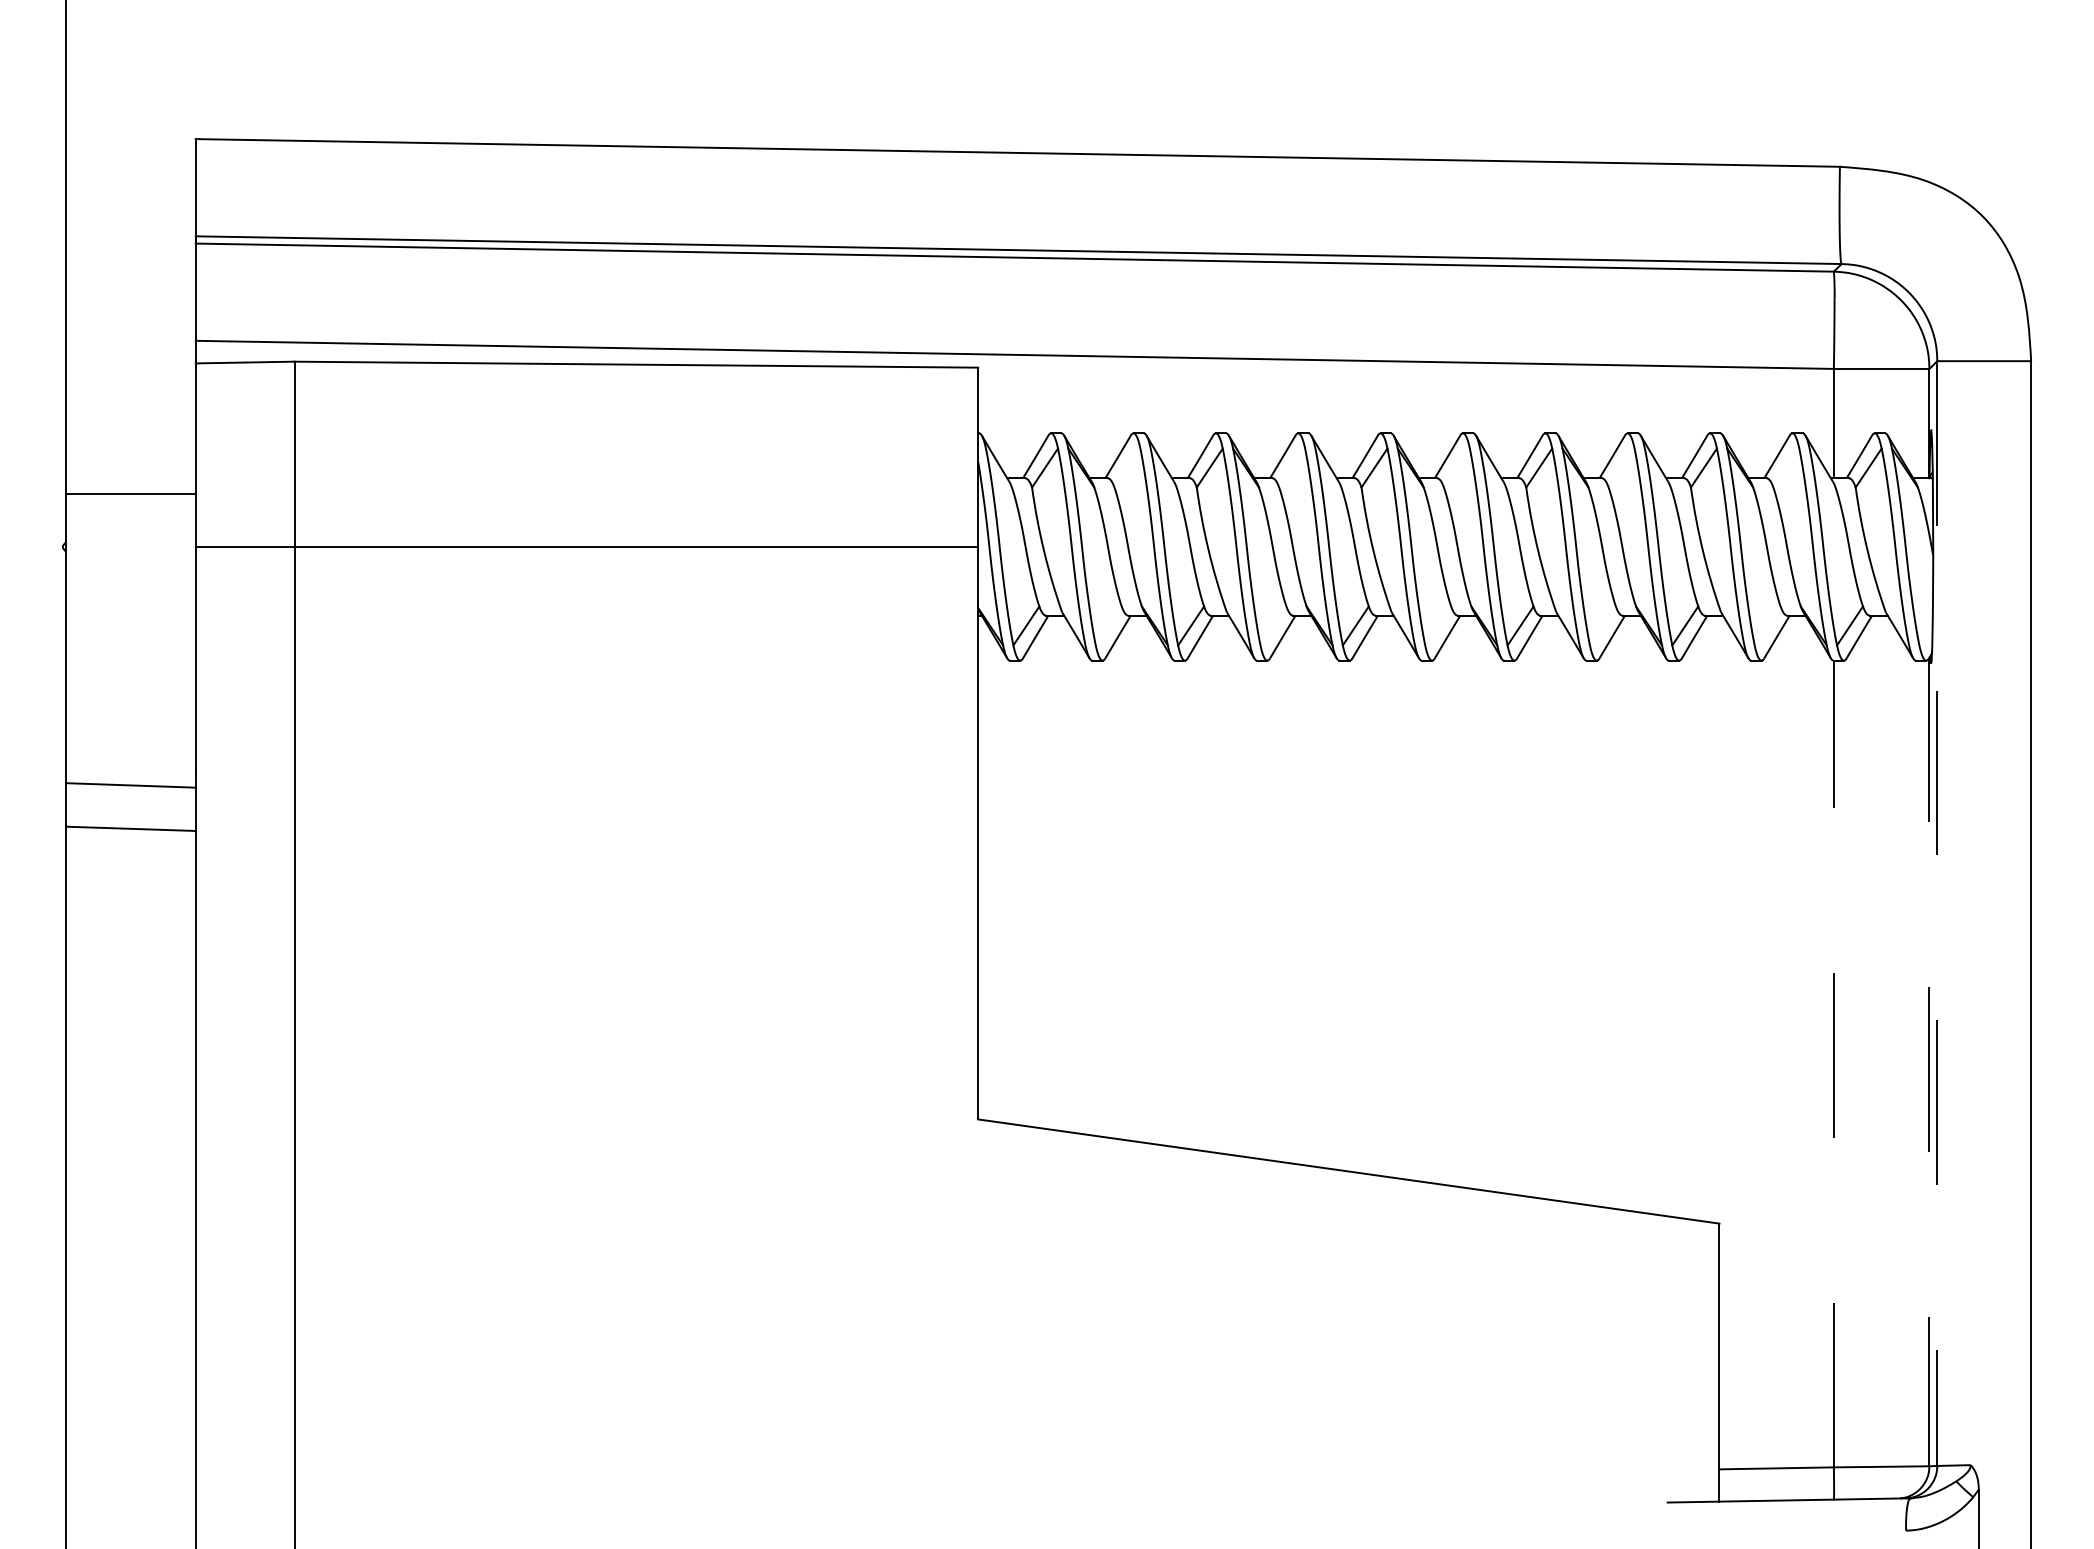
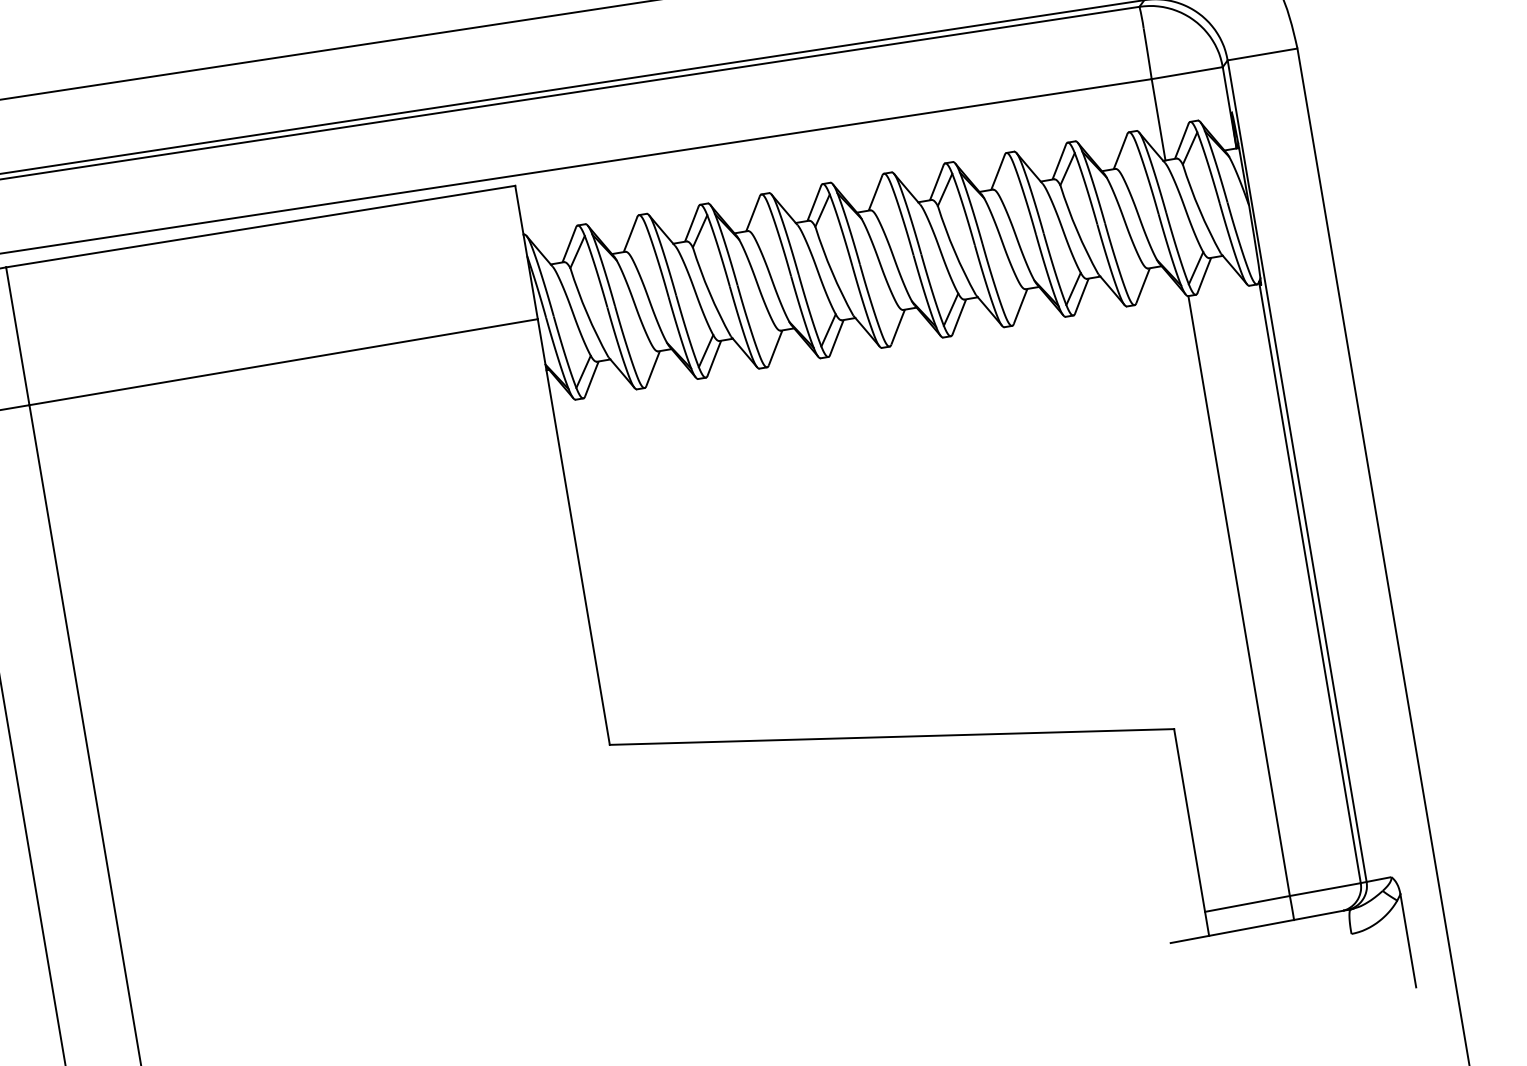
line: (1937, 914) -> (1297, 471), dashed -> solid
line: (1929, 1062) -> (1310, 582), dashed -> solid
line: (1833, 1063) -> (1238, 595), dashed -> solid

